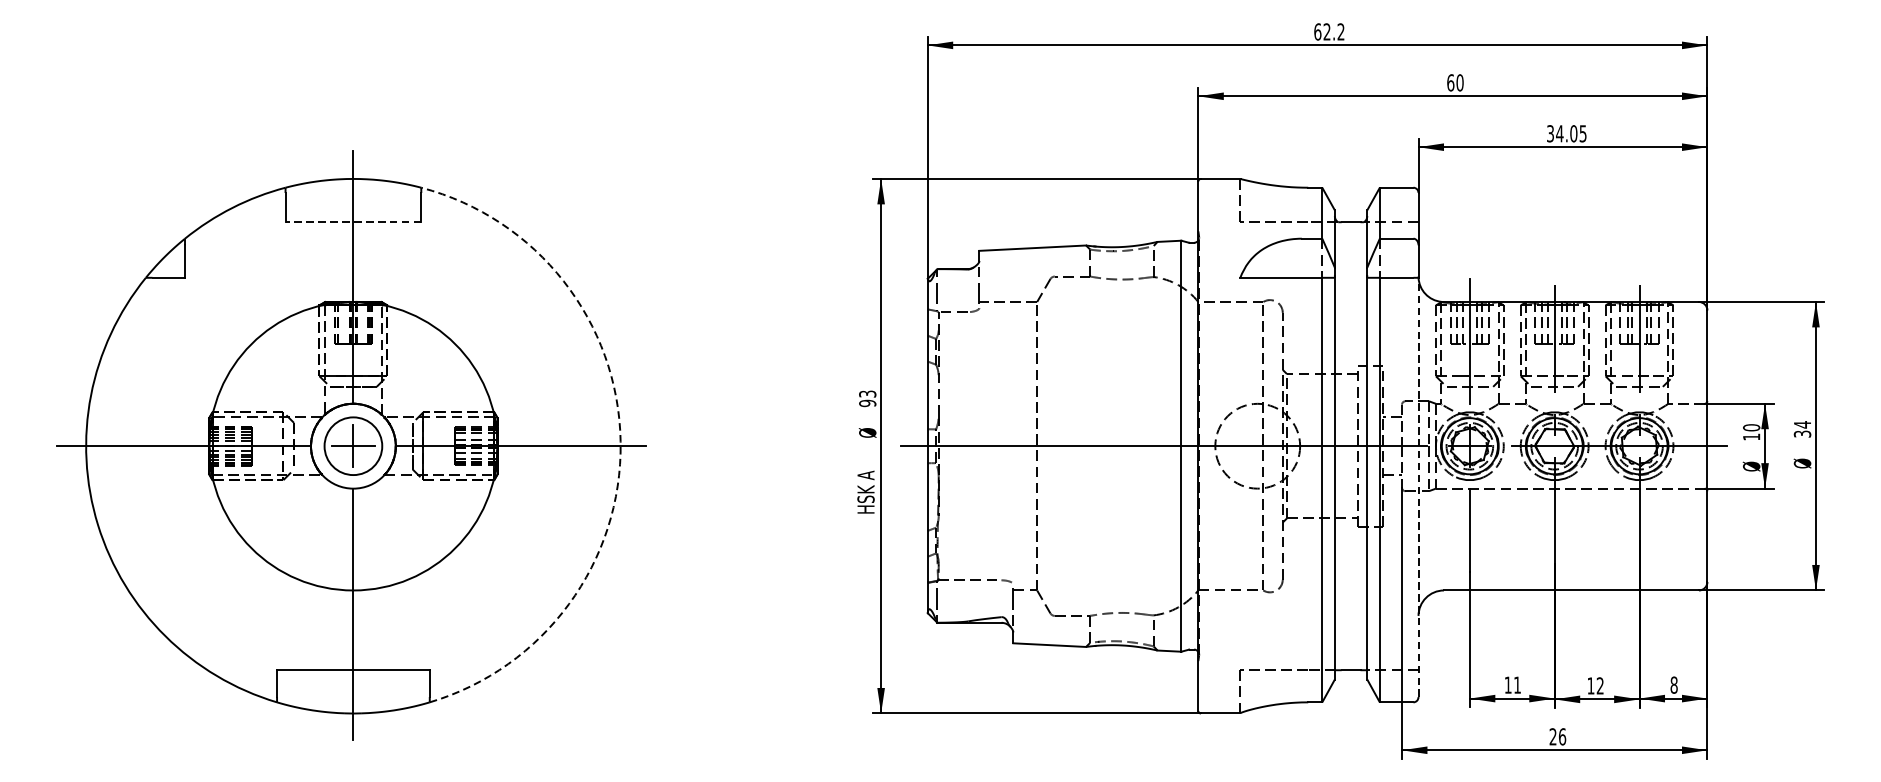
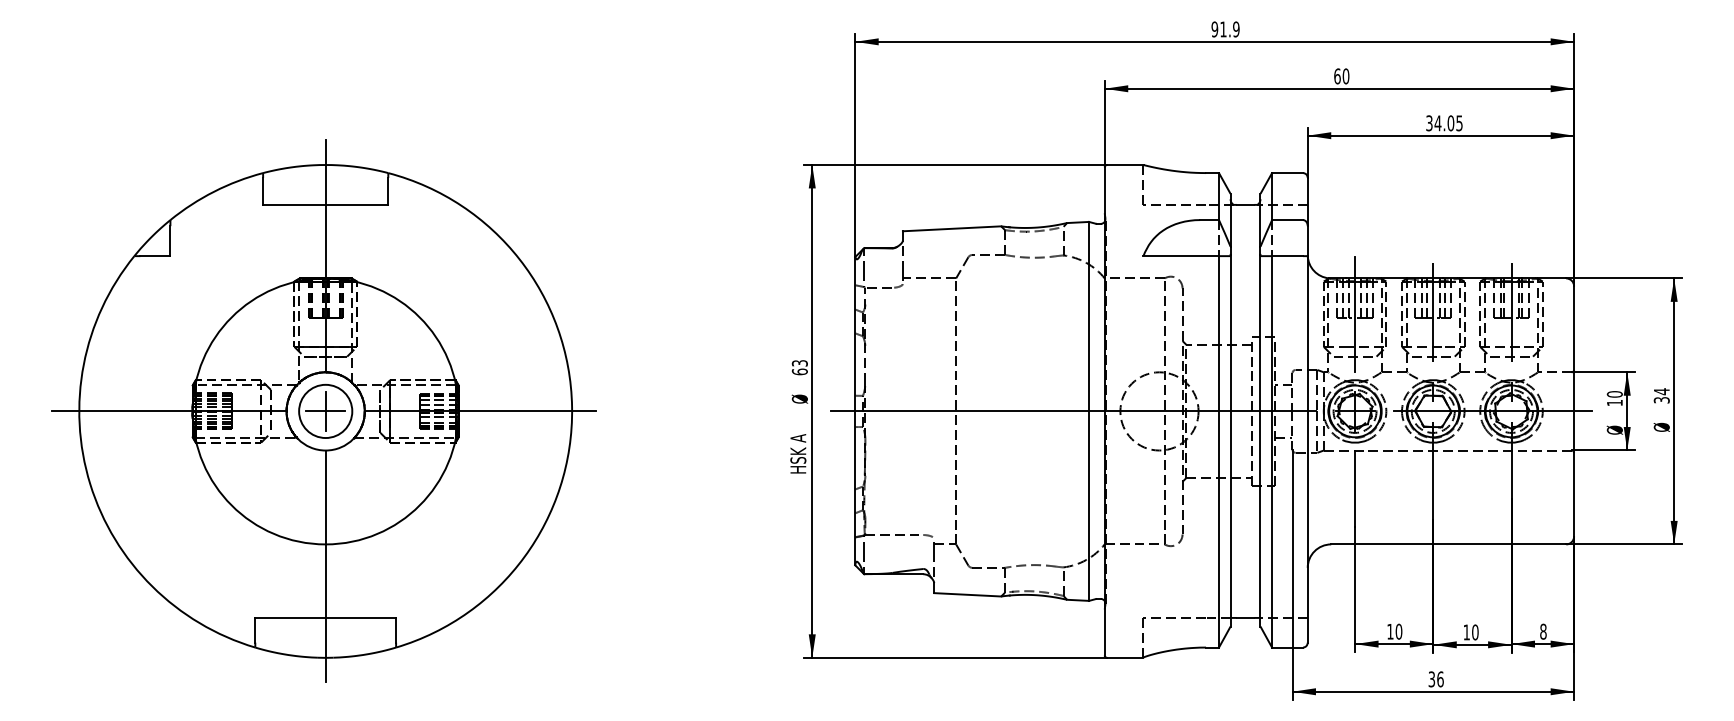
text: (1329, 31) -> (1225, 29), 62.2 -> 91.9
line: (353, 221) -> (325, 204), dashed -> solid
text: (867, 402) -> (799, 371), 93 -> 63
arc: (621, 441) -> (572, 407), dashed -> solid
line: (1418, 486) -> (1307, 448), dashed -> solid
text: (1516, 684) -> (1398, 631), 11 -> 10
text: (1600, 686) -> (1475, 632), 12 -> 10
text: (1552, 736) -> (1431, 679), 26 -> 36

